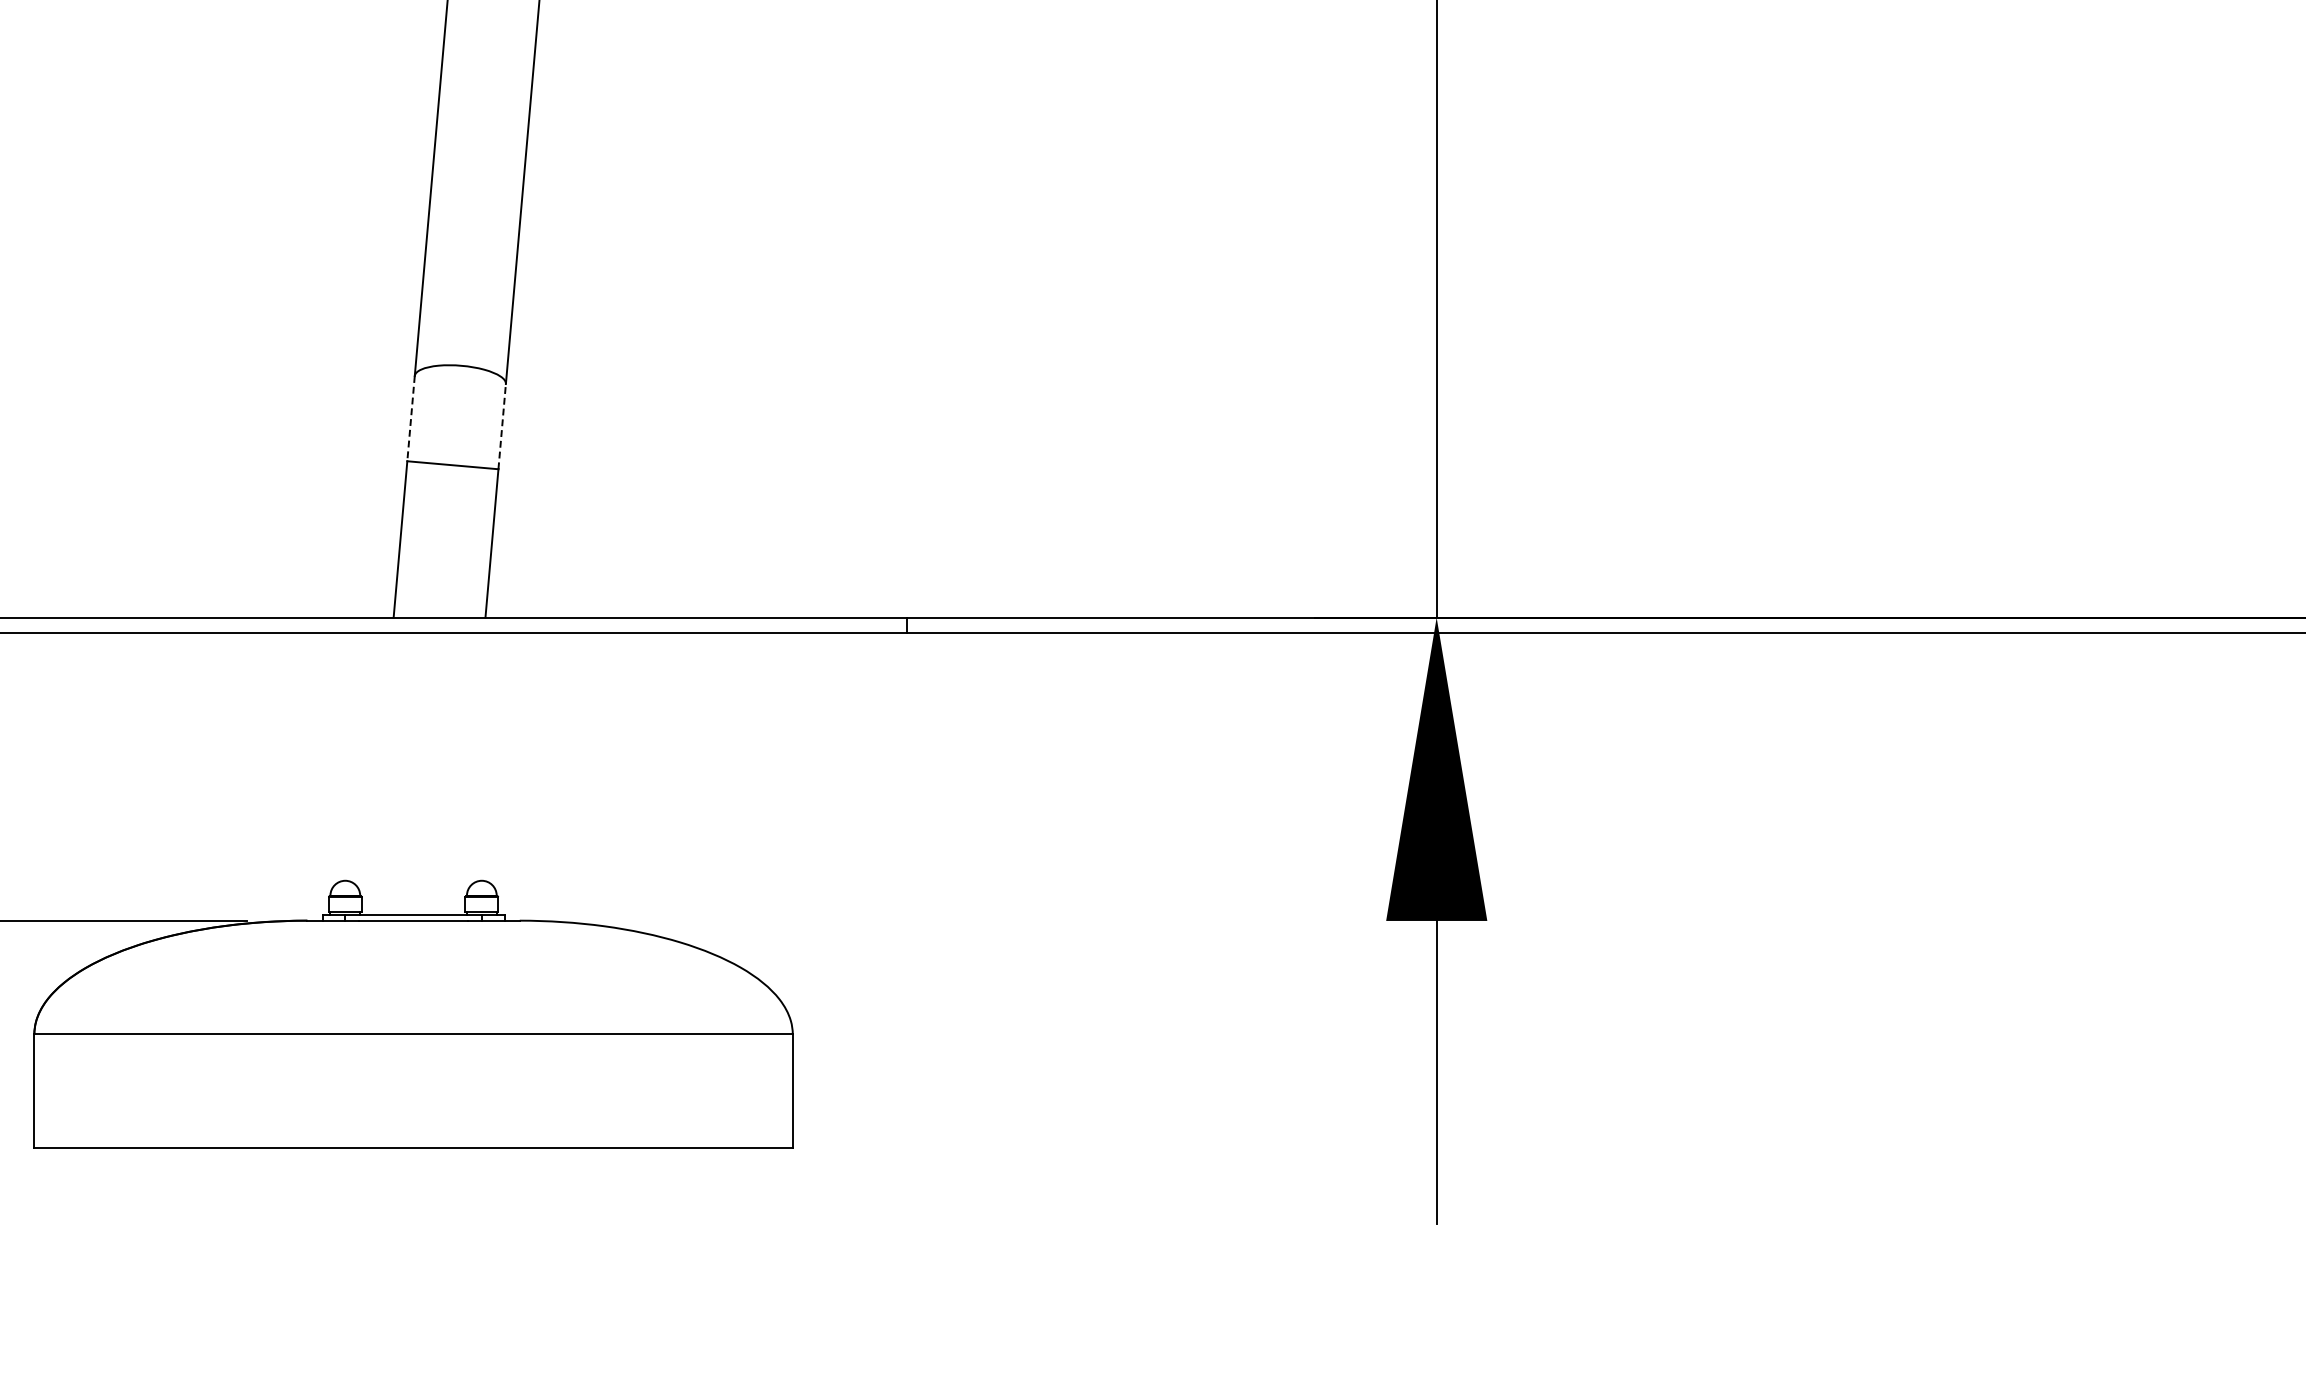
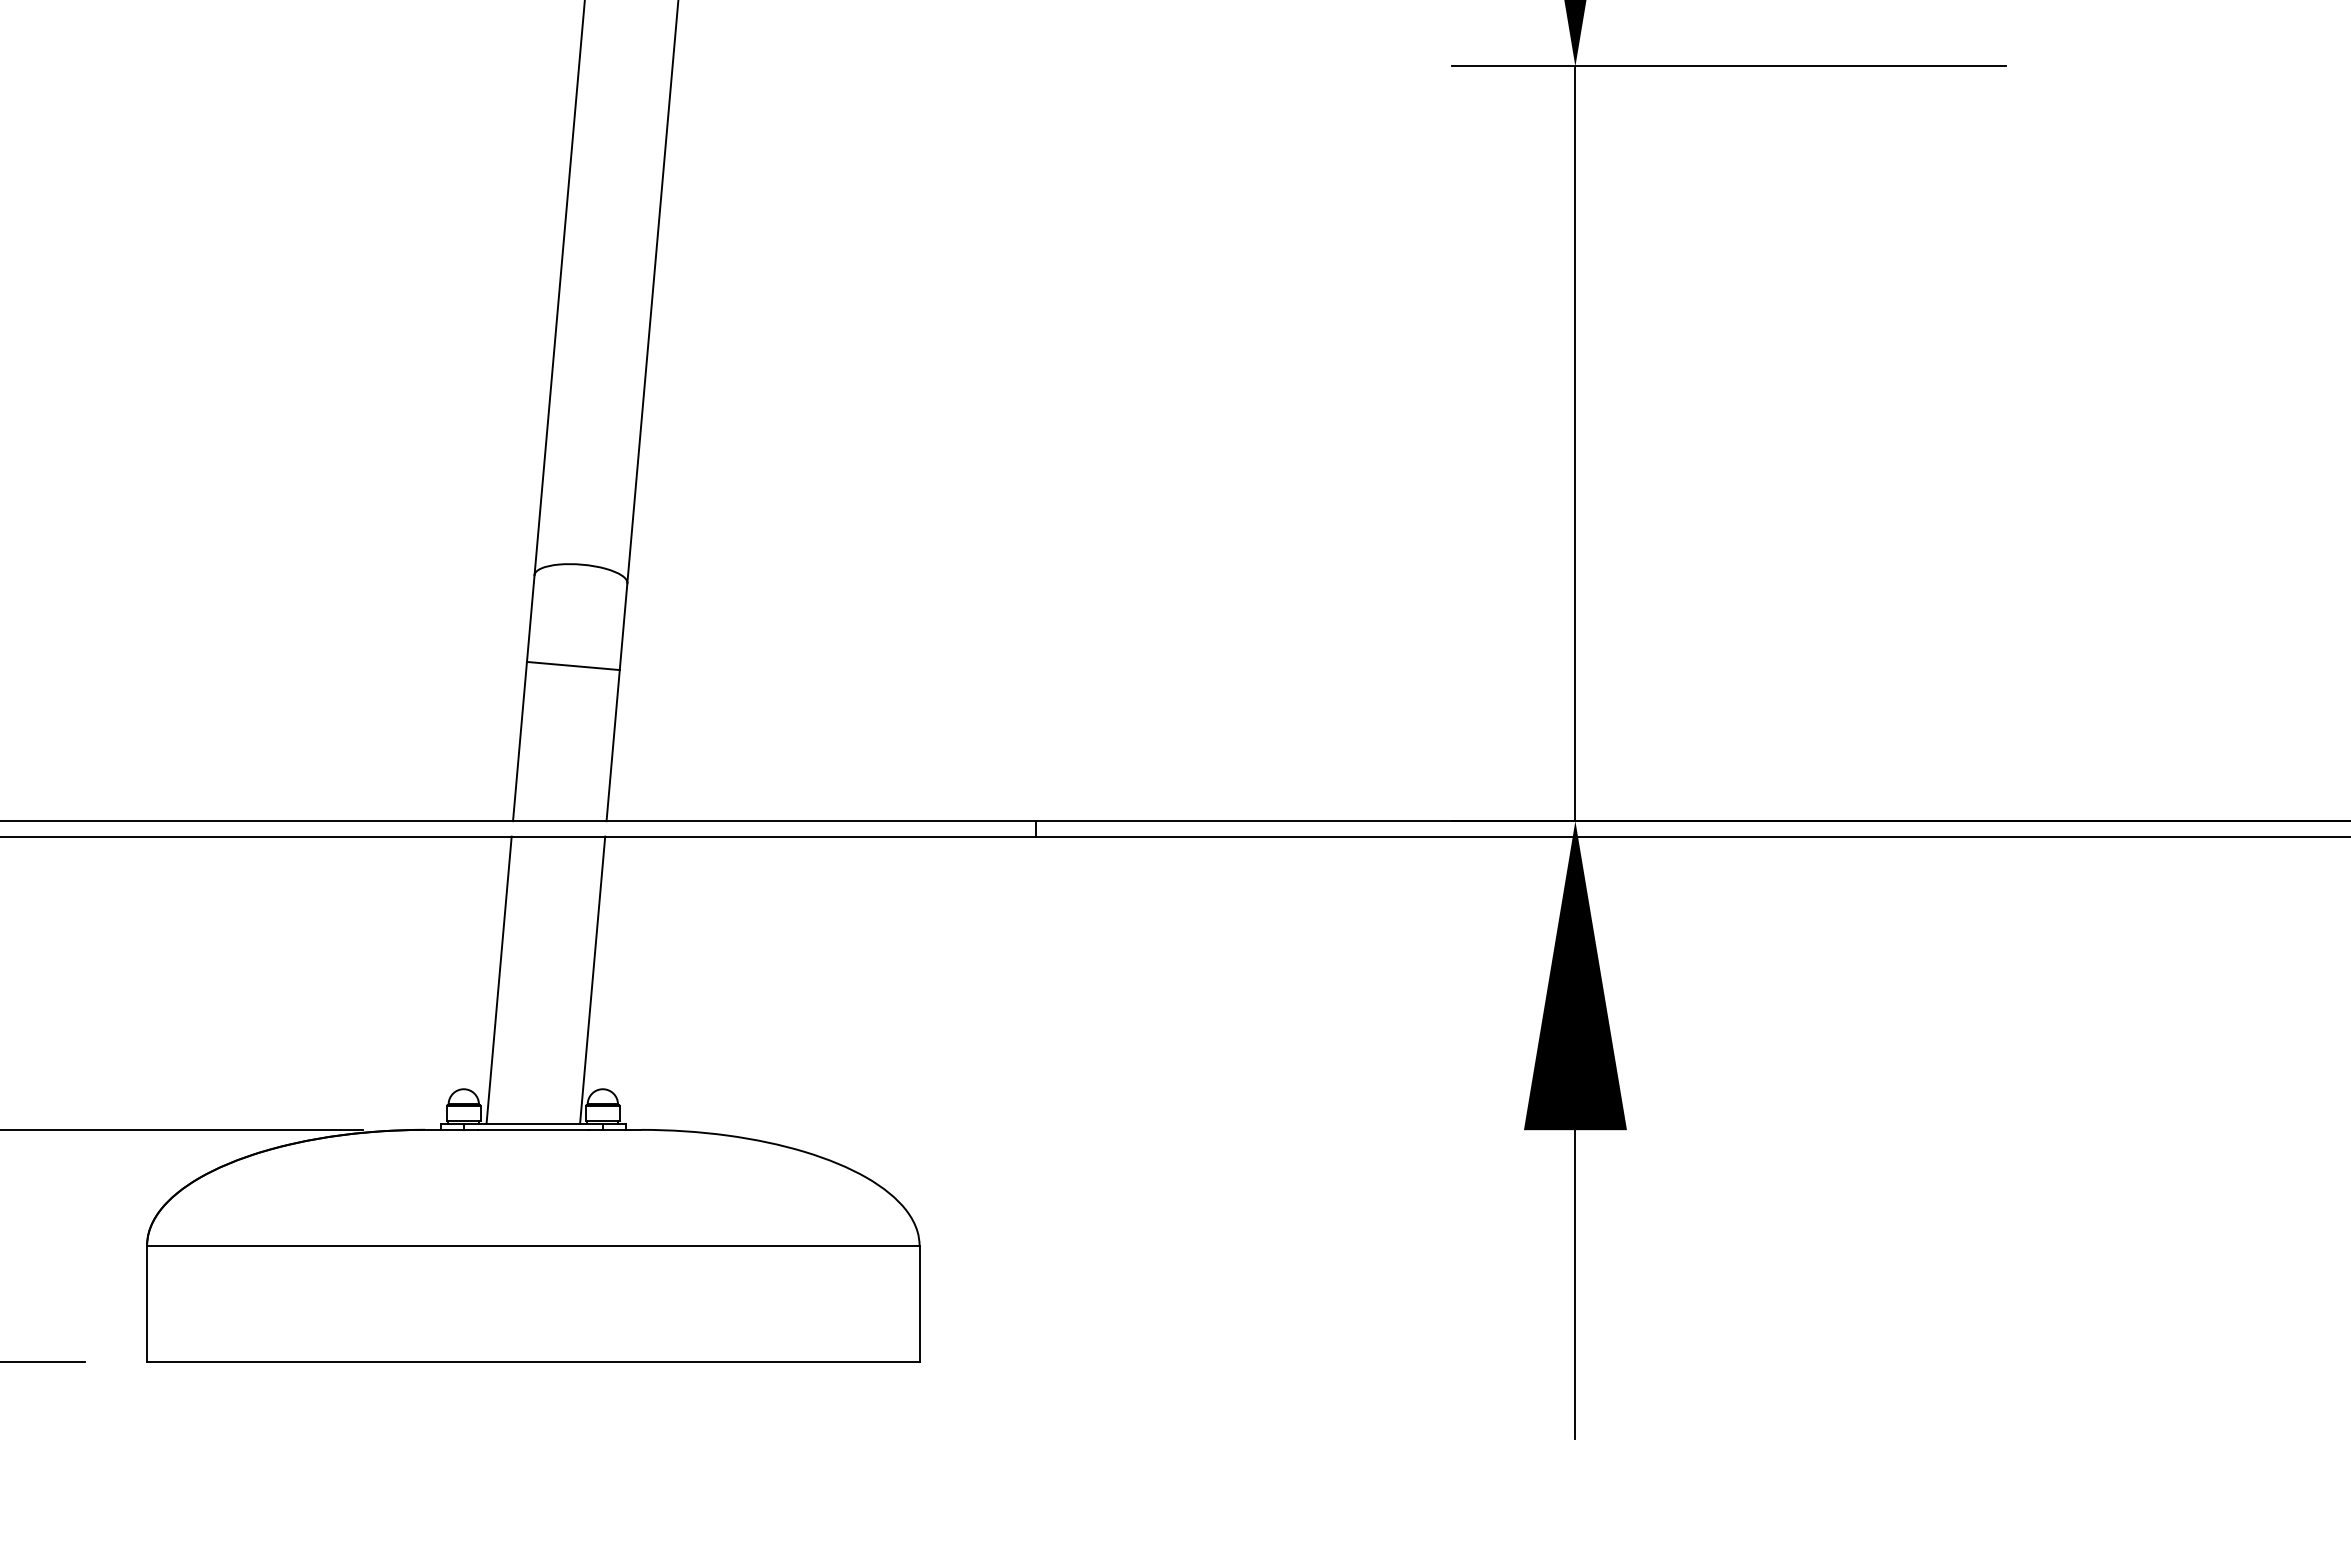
line: (410, 418) -> (530, 618), dashed -> solid
line: (502, 426) -> (623, 626), dashed -> solid
line: (379, 773) -> (498, 979), added
line: (471, 773) -> (592, 979), added

